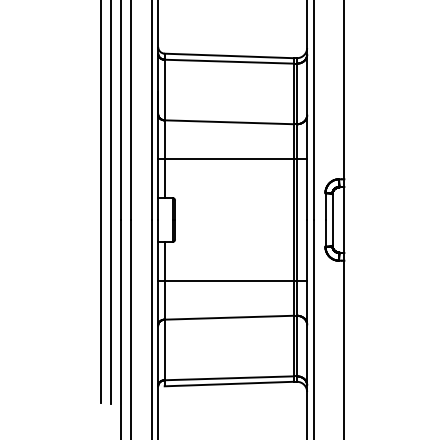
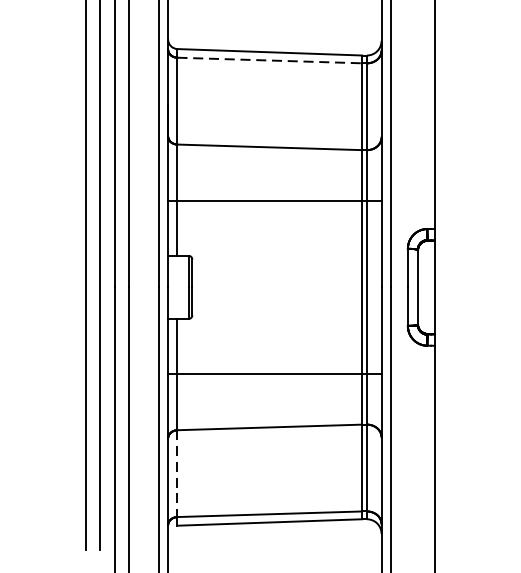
line: (229, 61) -> (270, 60), solid -> dashed
line: (164, 350) -> (177, 474), solid -> dashed

